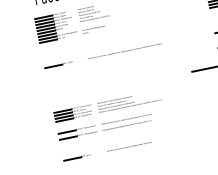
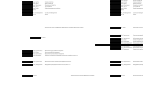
line: (58, 64) -> (37, 37), moved
text: (129, 146) -> (82, 75), moved

